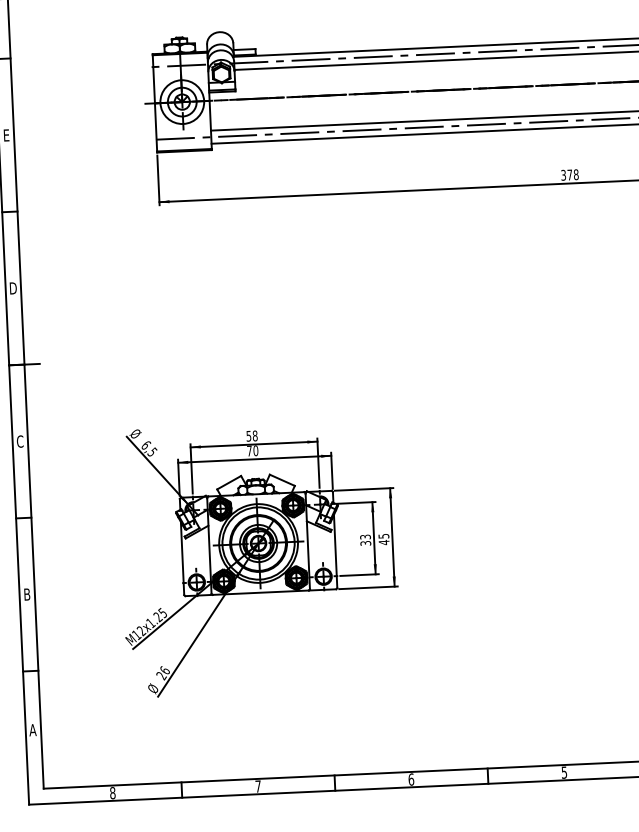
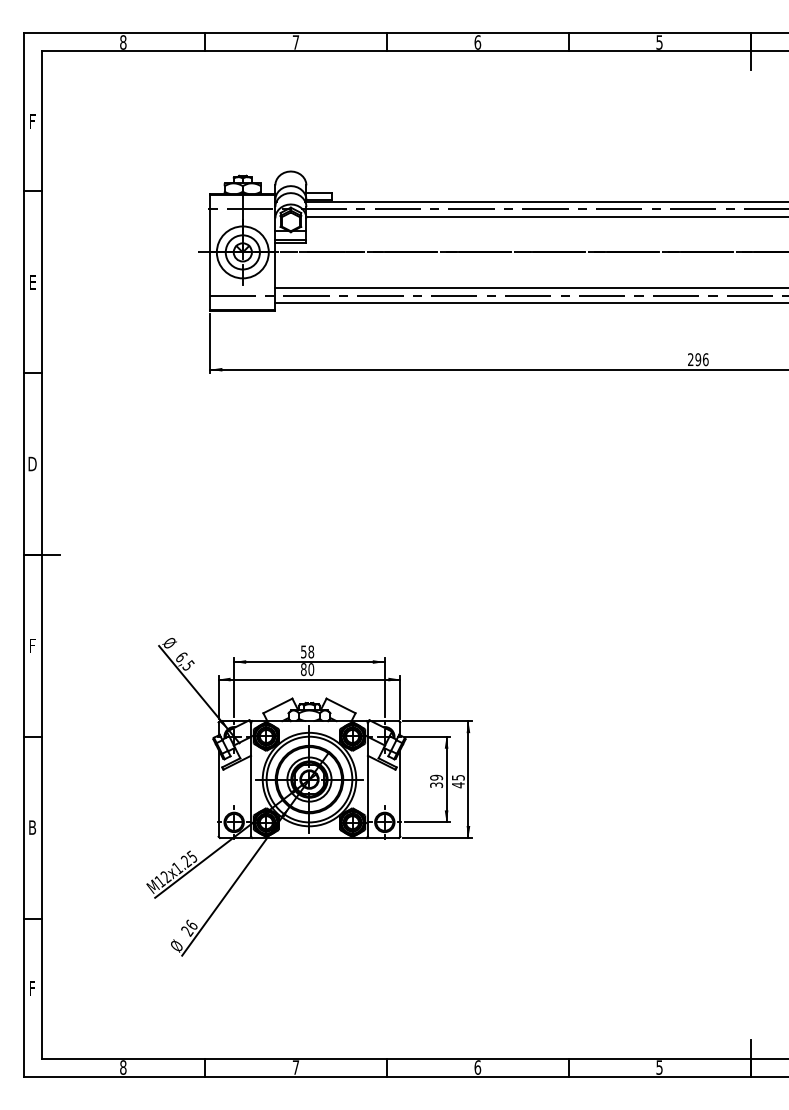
text: (570, 174) -> (698, 359), 378 -> 296
text: (20, 441) -> (32, 645), C -> F
text: (249, 451) -> (303, 669), 70 -> 80
text: (365, 536) -> (436, 777), 33 -> 39
text: (32, 730) -> (31, 988), A -> F

